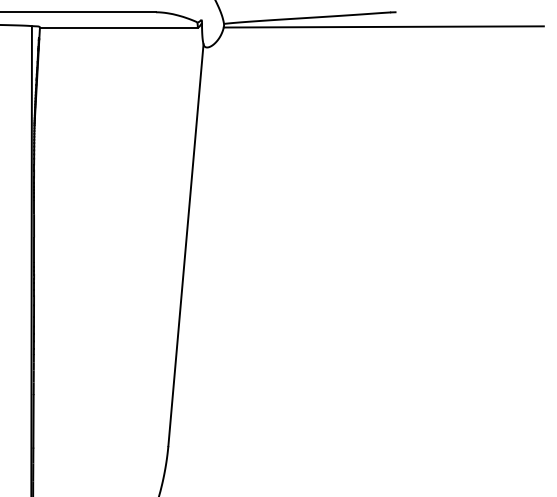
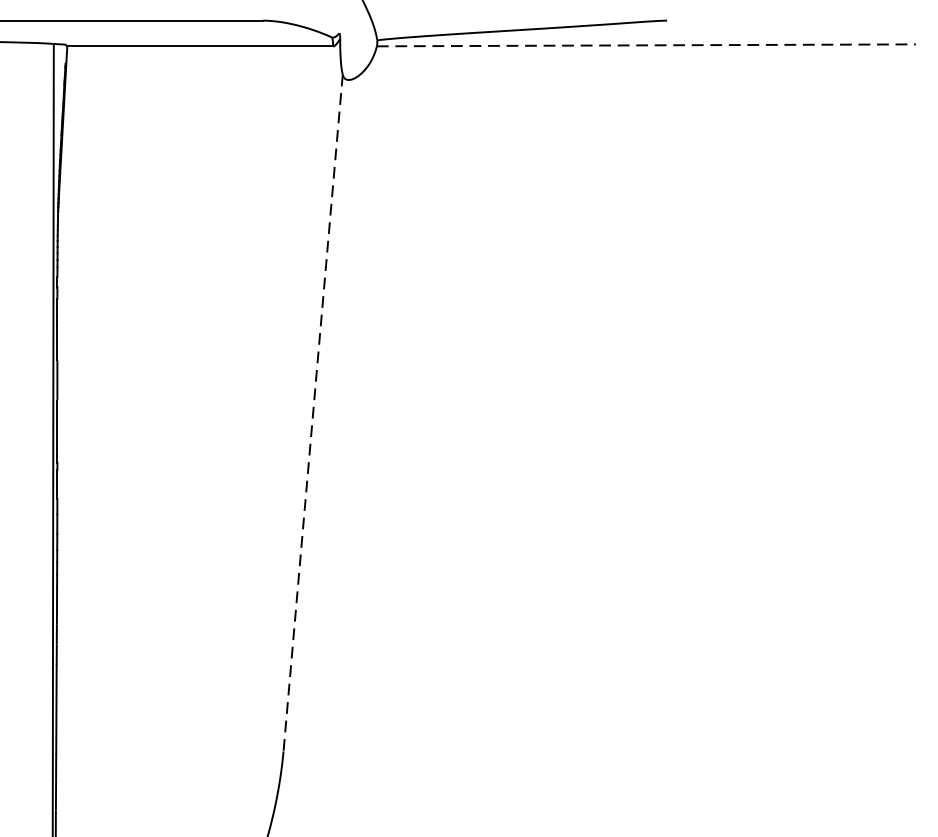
line: (384, 26) -> (647, 44), solid -> dashed
line: (185, 245) -> (312, 413), solid -> dashed

